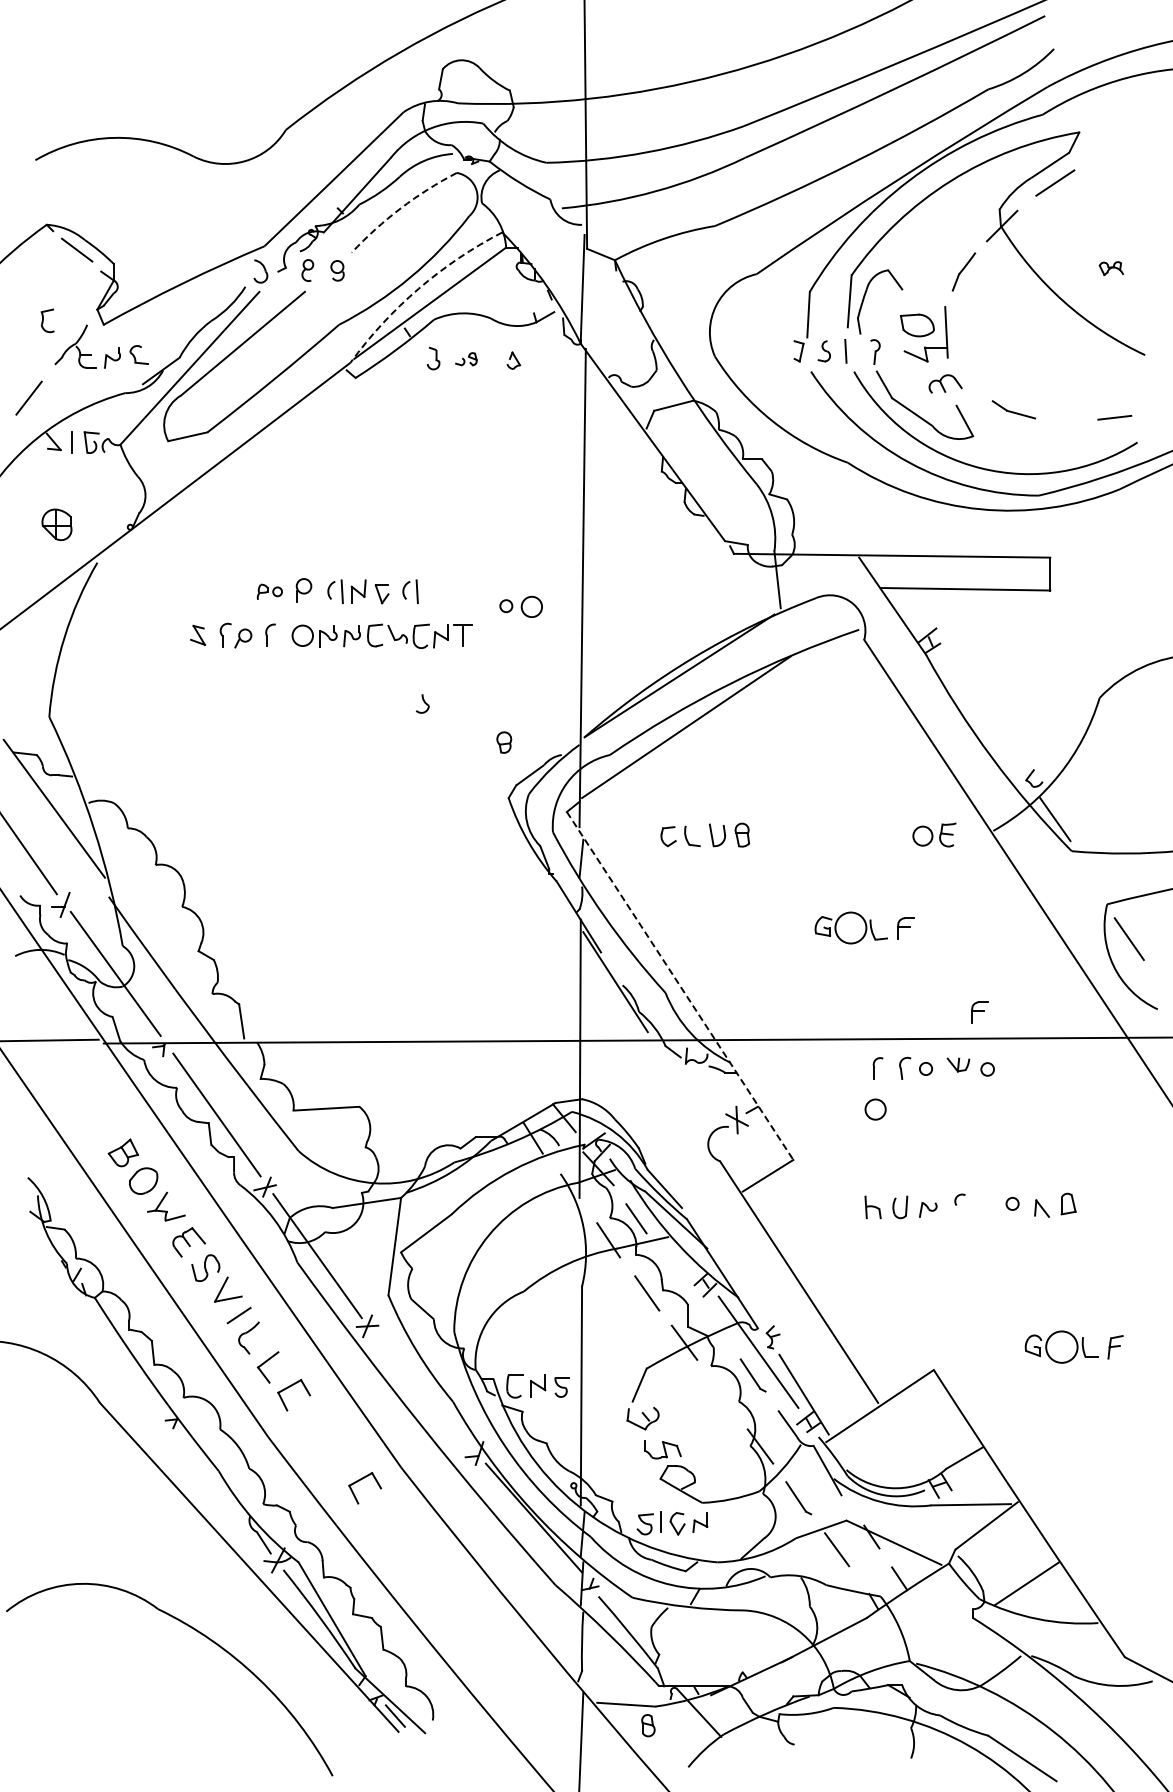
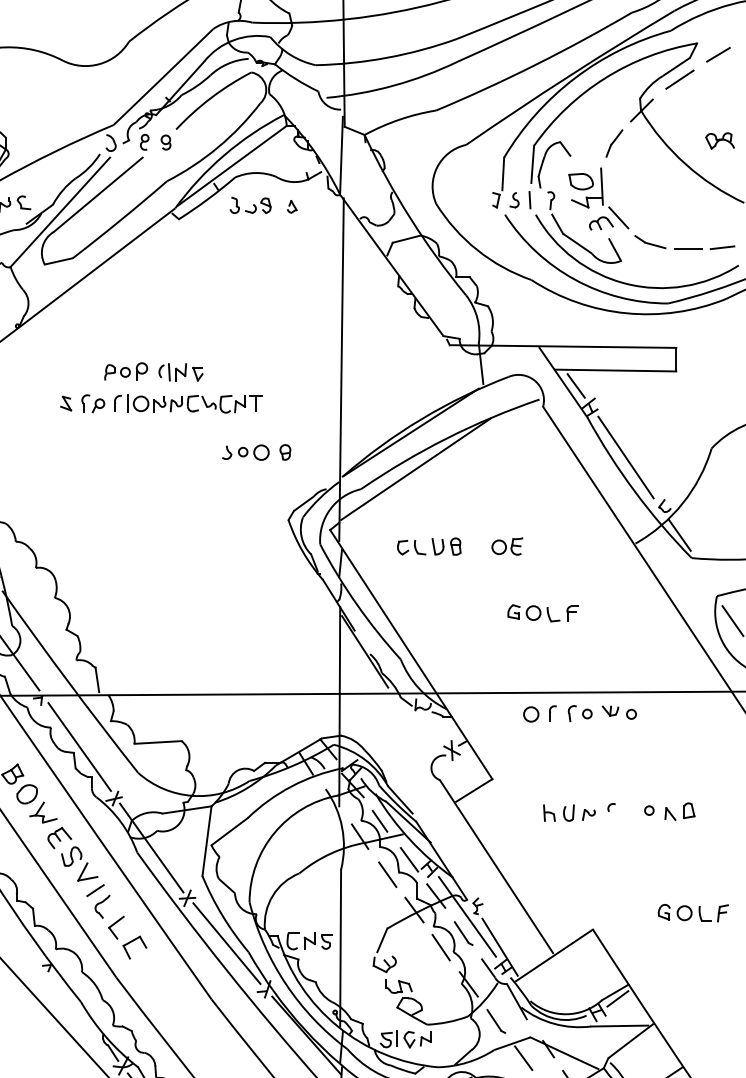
line: (1108, 147) -> (718, 54), added
arc: (400, 208) -> (211, 97), dashed -> solid
part: (1111, 268) -> (720, 140), size x1.67
arc: (418, 288) -> (223, 155), dashed -> solid
part: (466, 359) -> (258, 206), size x1.67
line: (969, 375) -> (618, 217), added
line: (1066, 419) -> (687, 249), added
part: (269, 591) -> (117, 372), size x1.43
part: (410, 591) -> (218, 372), removed
part: (520, 606) -> (253, 452), moved
line: (910, 610) -> (576, 385), added
line: (284, 635) -> (128, 403), added
line: (979, 710) -> (625, 457), added
part: (504, 742) -> (285, 452), moved
part: (934, 834) -> (507, 546), moved
circle: (850, 927) -> (533, 612), size x0.62
line: (680, 985) -> (411, 654), dashed -> solid
part: (979, 1012) -> (625, 673), removed
circle: (875, 1109) -> (531, 714), moved
line: (677, 1272) -> (409, 859), added
line: (714, 1322) -> (435, 895), added
circle: (1061, 1346) -> (684, 912), size x0.62
line: (422, 1389) -> (226, 943), added
line: (721, 1395) -> (440, 947), added
line: (968, 1466) -> (617, 998), added
part: (361, 1480) -> (183, 1008), removed

